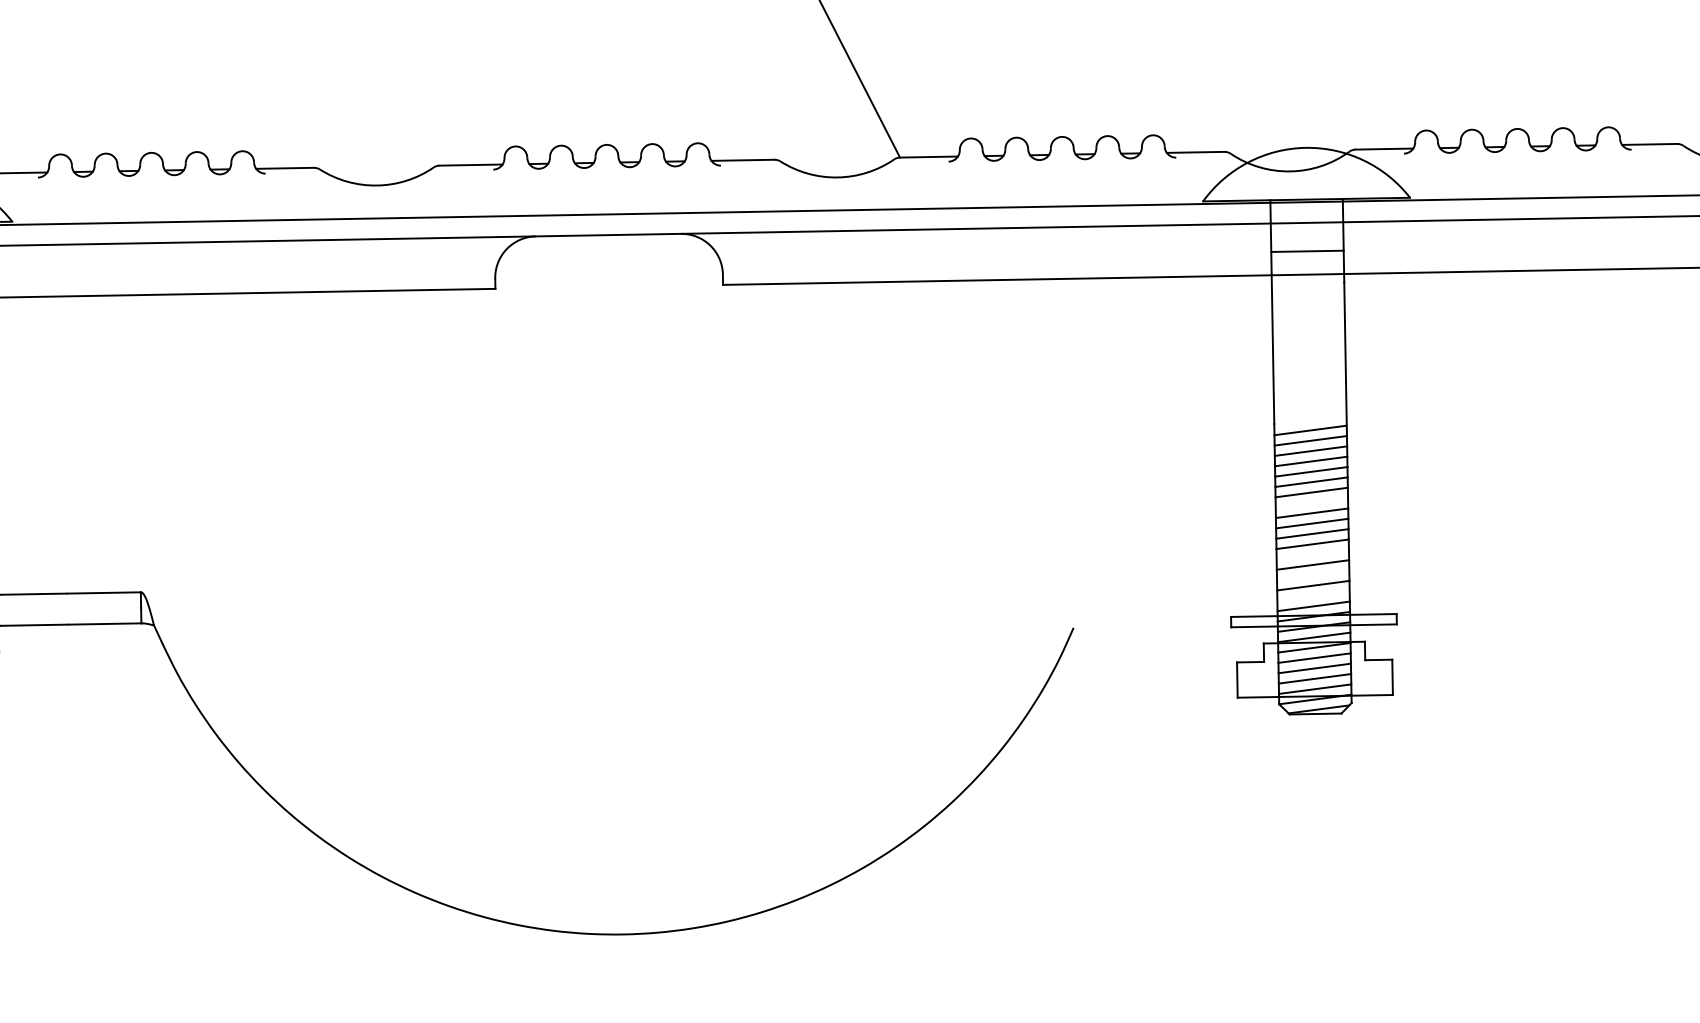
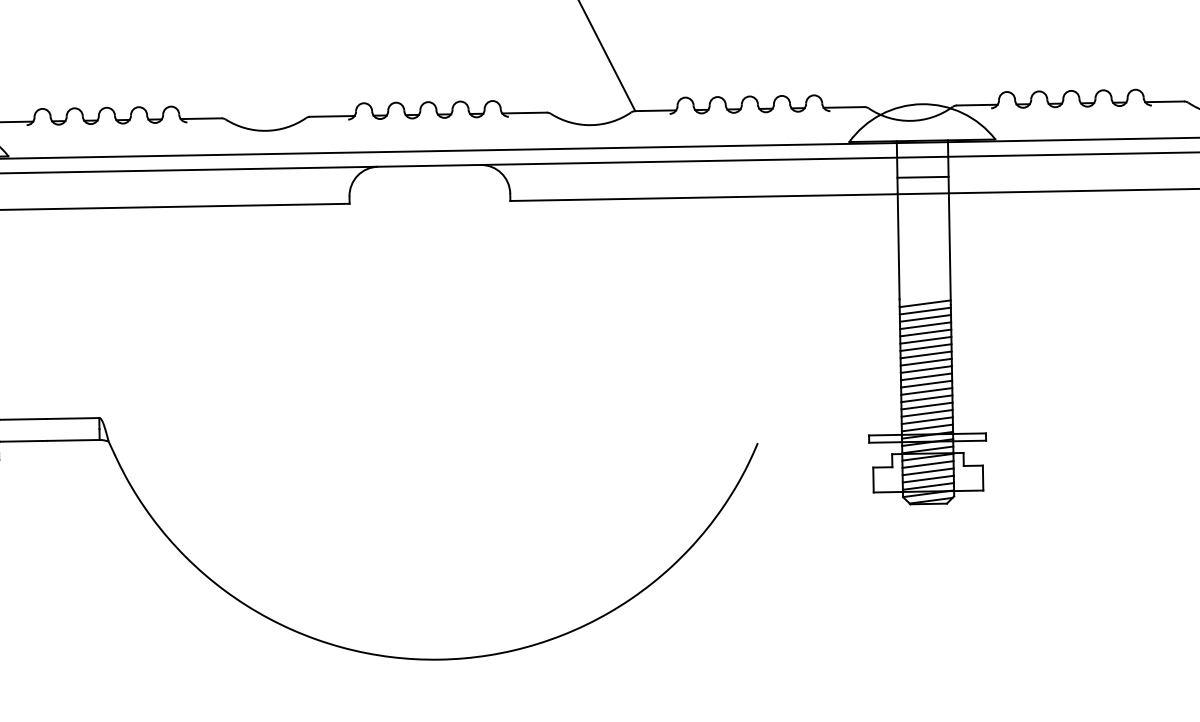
line: (1311, 502) -> (925, 354), added
line: (1312, 554) -> (926, 391), added
line: (1312, 574) -> (926, 405), added
line: (1312, 595) -> (926, 420), added

